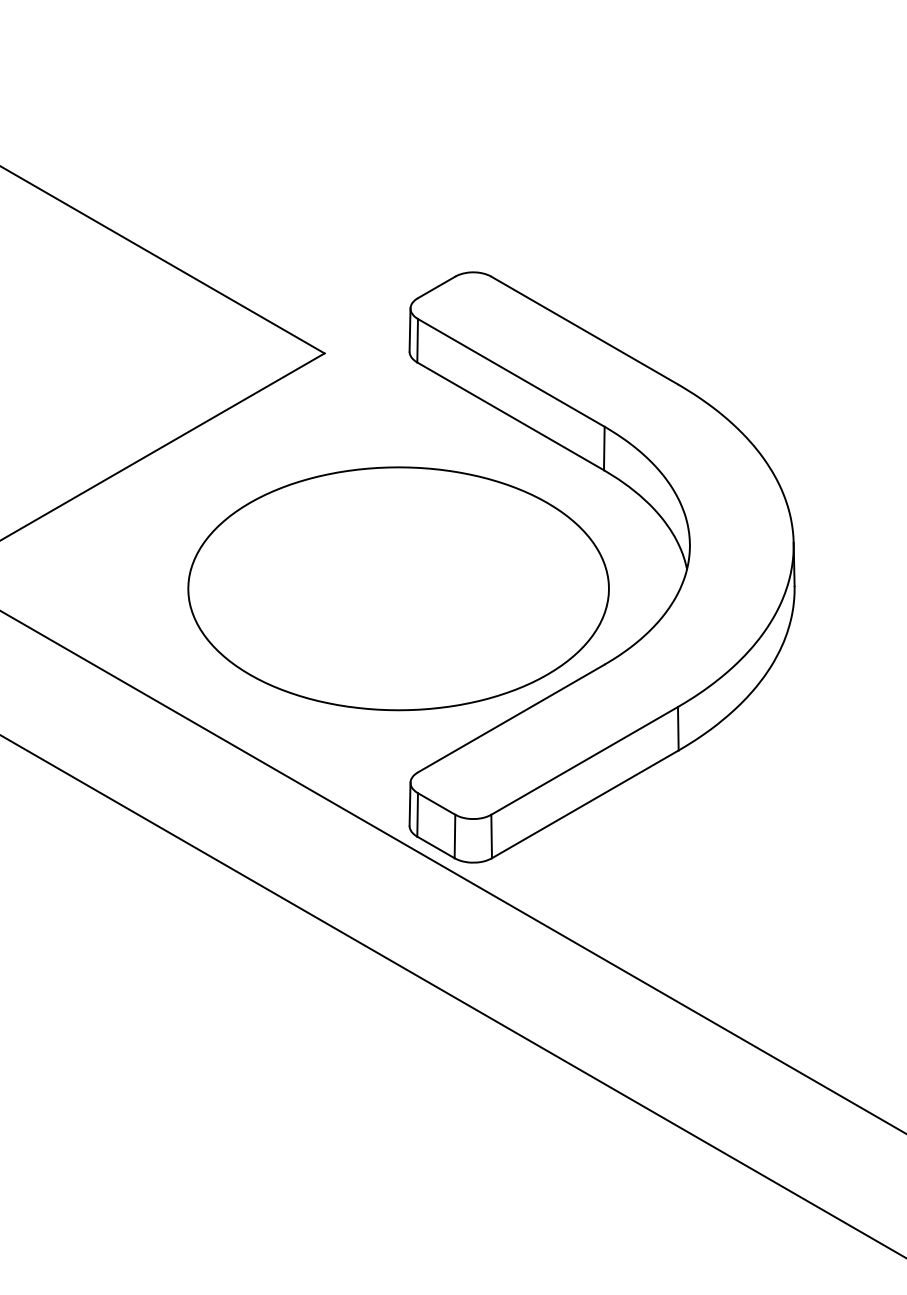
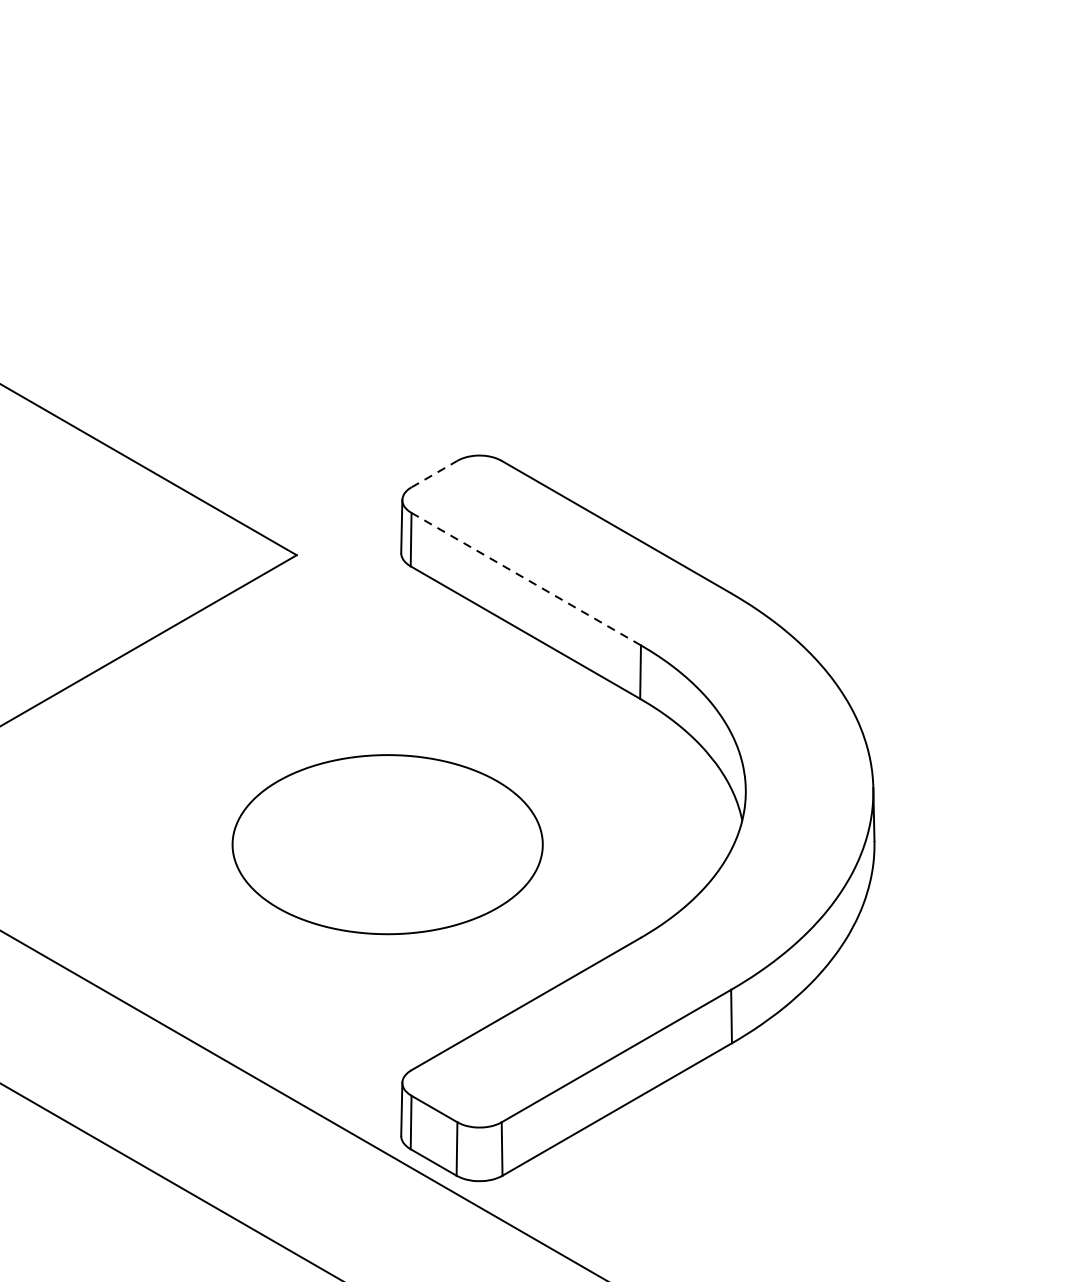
line: (436, 287) -> (434, 474), solid -> dashed
line: (511, 372) -> (526, 578), solid -> dashed
part: (398, 588) -> (387, 844), size x0.6

